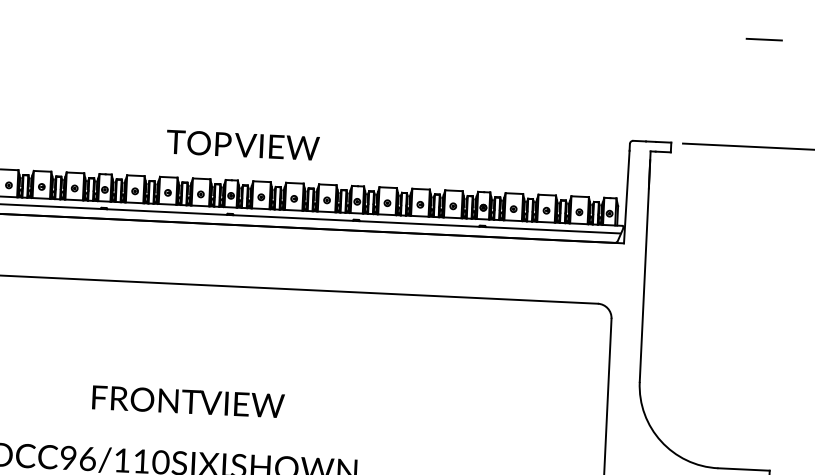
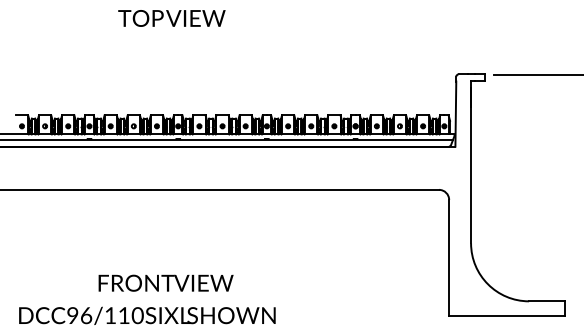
text: (242, 145) -> (171, 18), moved
text: (187, 400) -> (165, 282), moved

